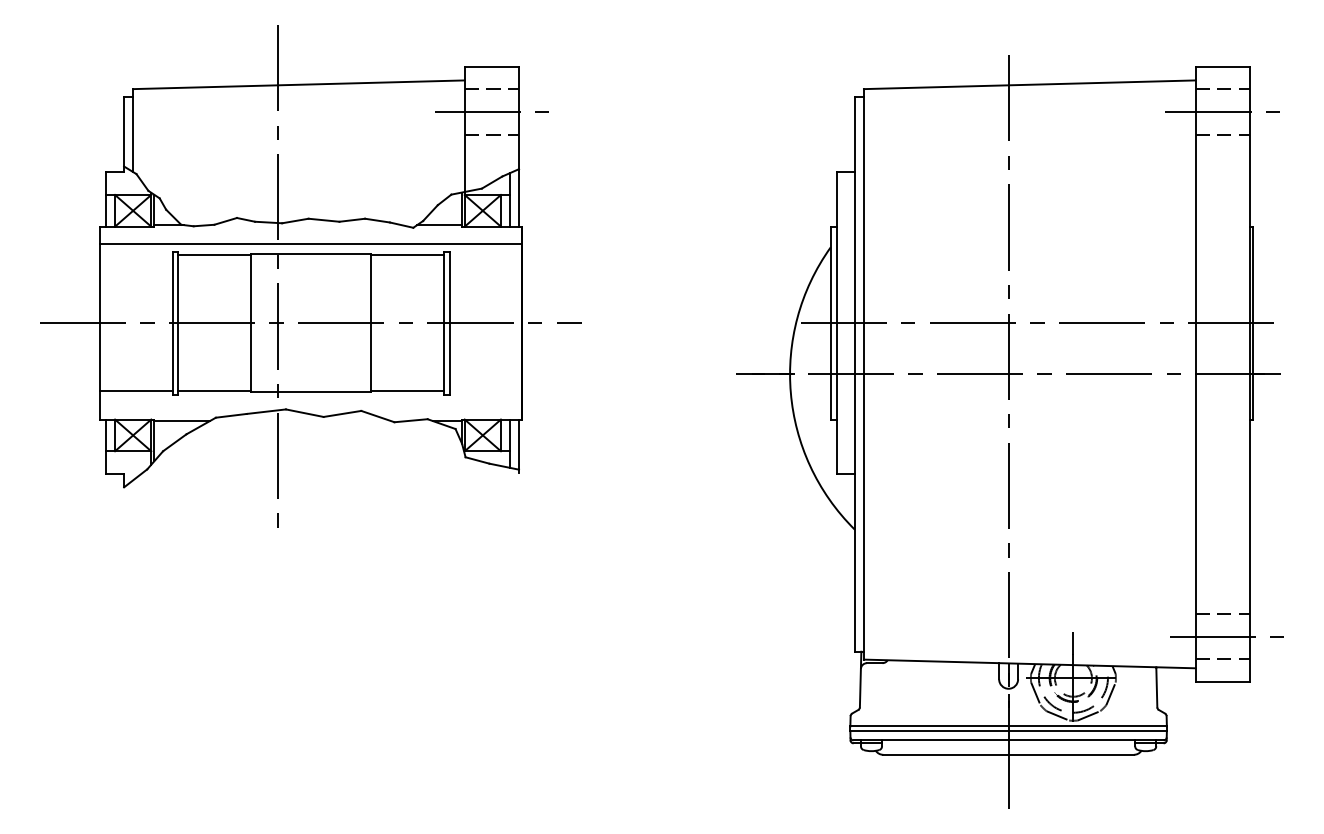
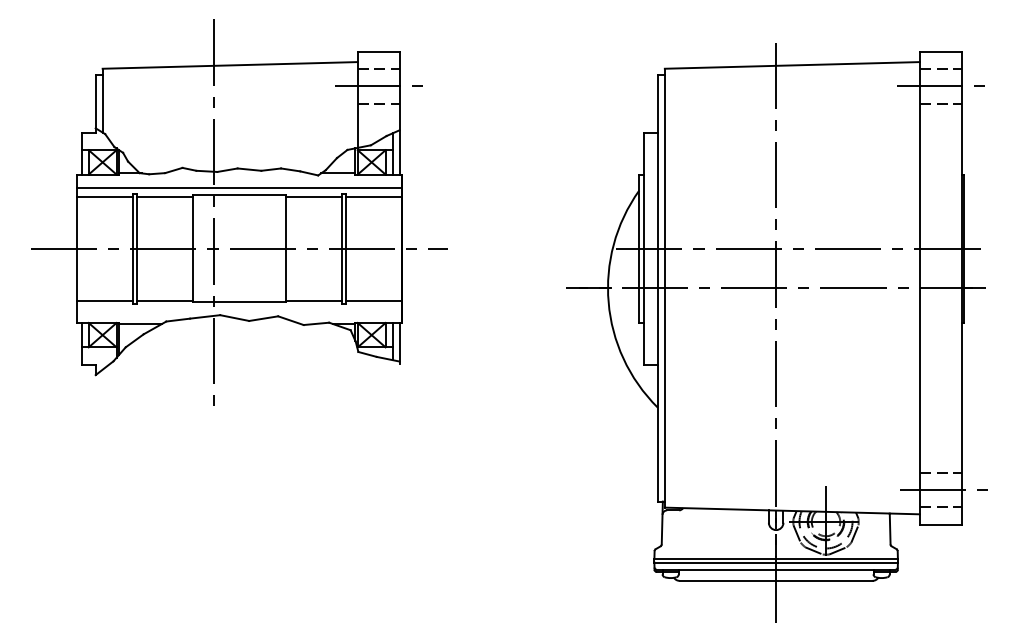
line: (136, 255) -> (105, 196), added
line: (485, 255) -> (373, 196), added
line: (485, 390) -> (373, 300), added

